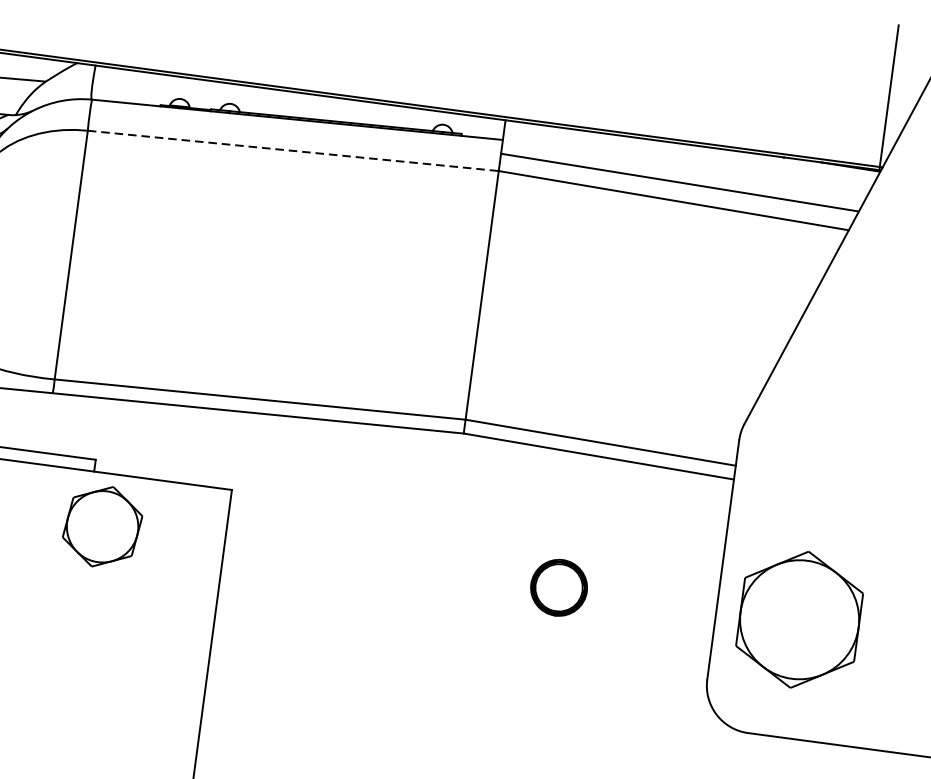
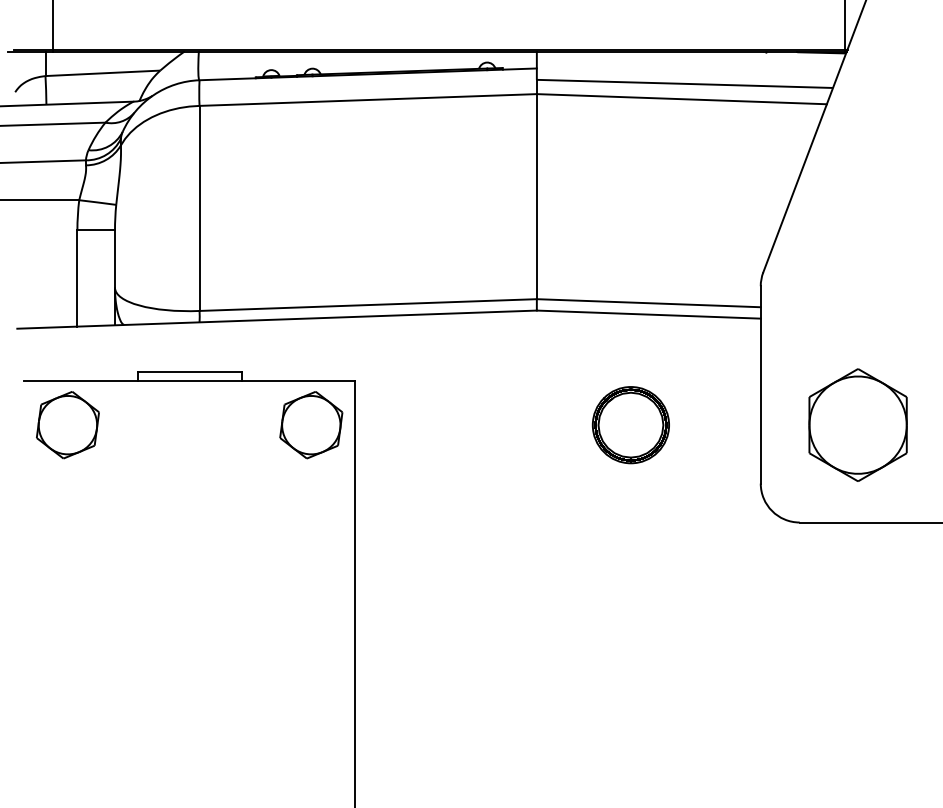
line: (293, 151) -> (368, 100), dashed -> solid
part: (102, 527) -> (311, 425), moved
part: (558, 588) -> (630, 425), size x1.67
part: (798, 618) -> (857, 424), moved

